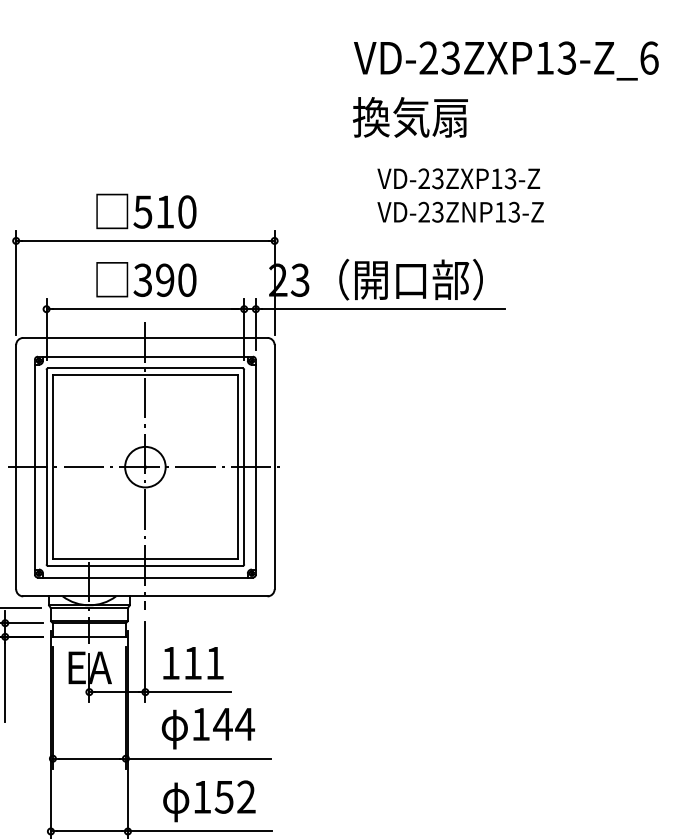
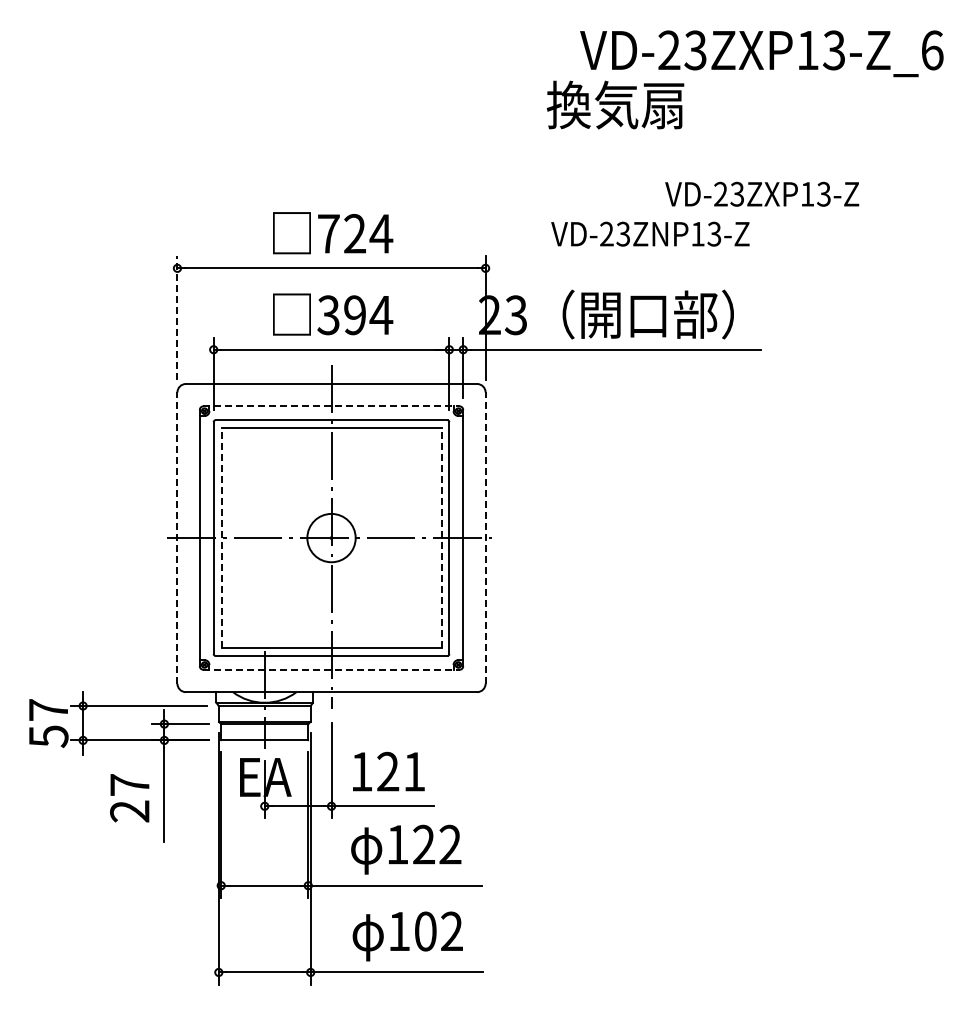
text: (410, 116) -> (615, 104), moved
text: (459, 178) -> (762, 193), moved
text: (165, 211) -> (355, 233), 510 -> 724
text: (460, 211) -> (650, 233), moved
text: (187, 280) -> (381, 315), 390 -> 394
line: (16, 282) -> (177, 317), solid -> dashed
line: (146, 356) -> (332, 406), solid -> dashed
line: (16, 467) -> (177, 538), solid -> dashed
line: (53, 467) -> (221, 538), solid -> dashed
line: (237, 467) -> (441, 538), solid -> dashed
line: (274, 467) -> (485, 538), solid -> dashed
line: (146, 577) -> (332, 669), solid -> dashed
text: (193, 662) -> (388, 771), 111 -> 121
text: (234, 724) -> (437, 844), 144 -> 122
text: (224, 797) -> (425, 931), 152 -> 102

